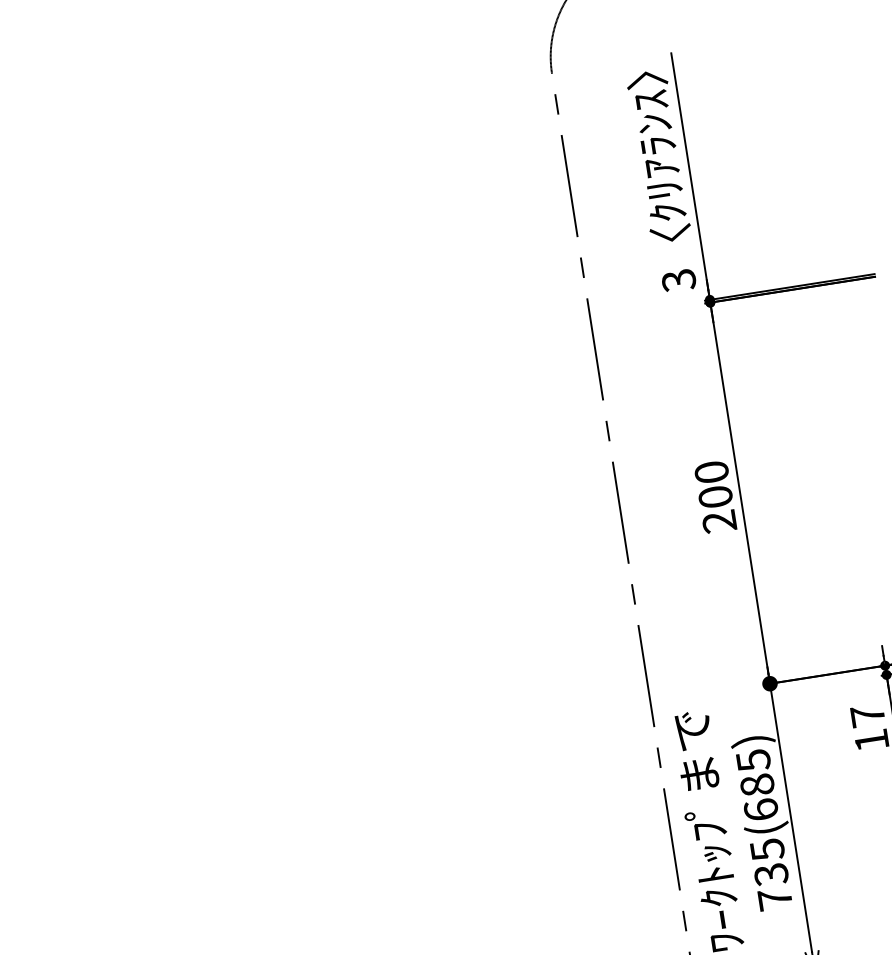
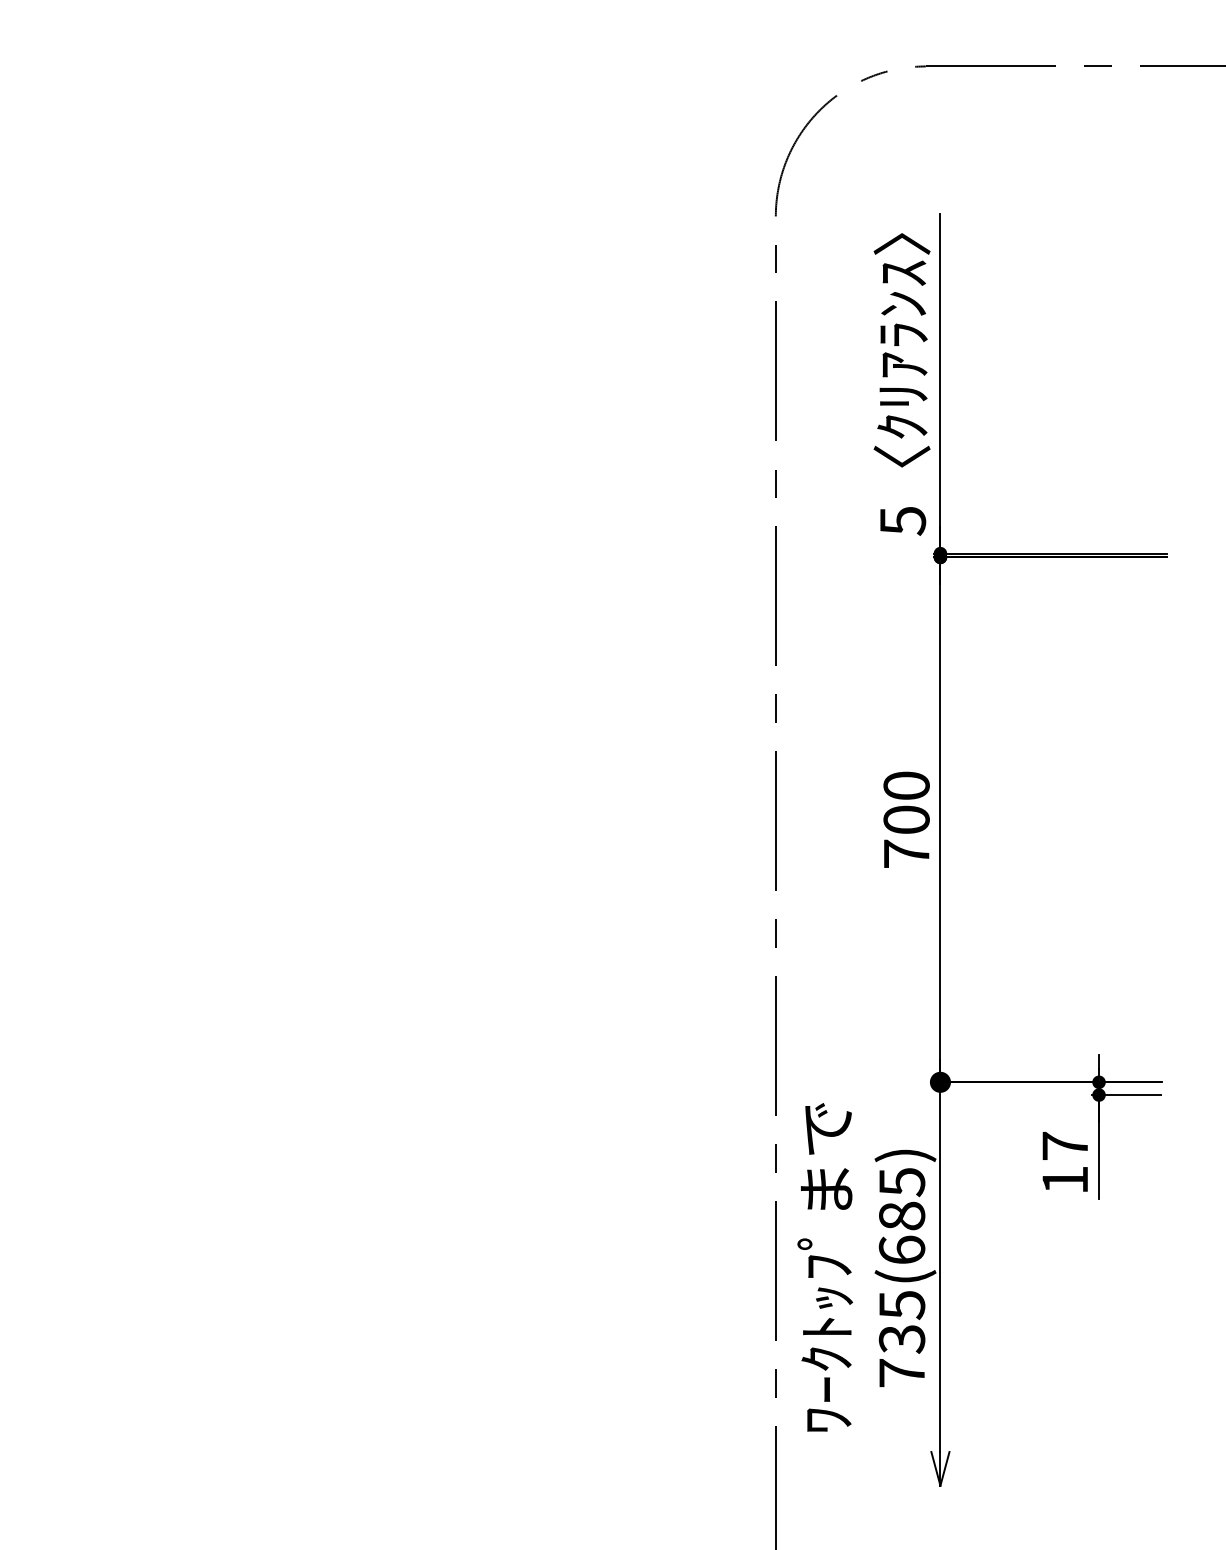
text: (678, 280) -> (902, 521), 3 -> 5
text: (719, 521) -> (906, 853), 200 -> 700

